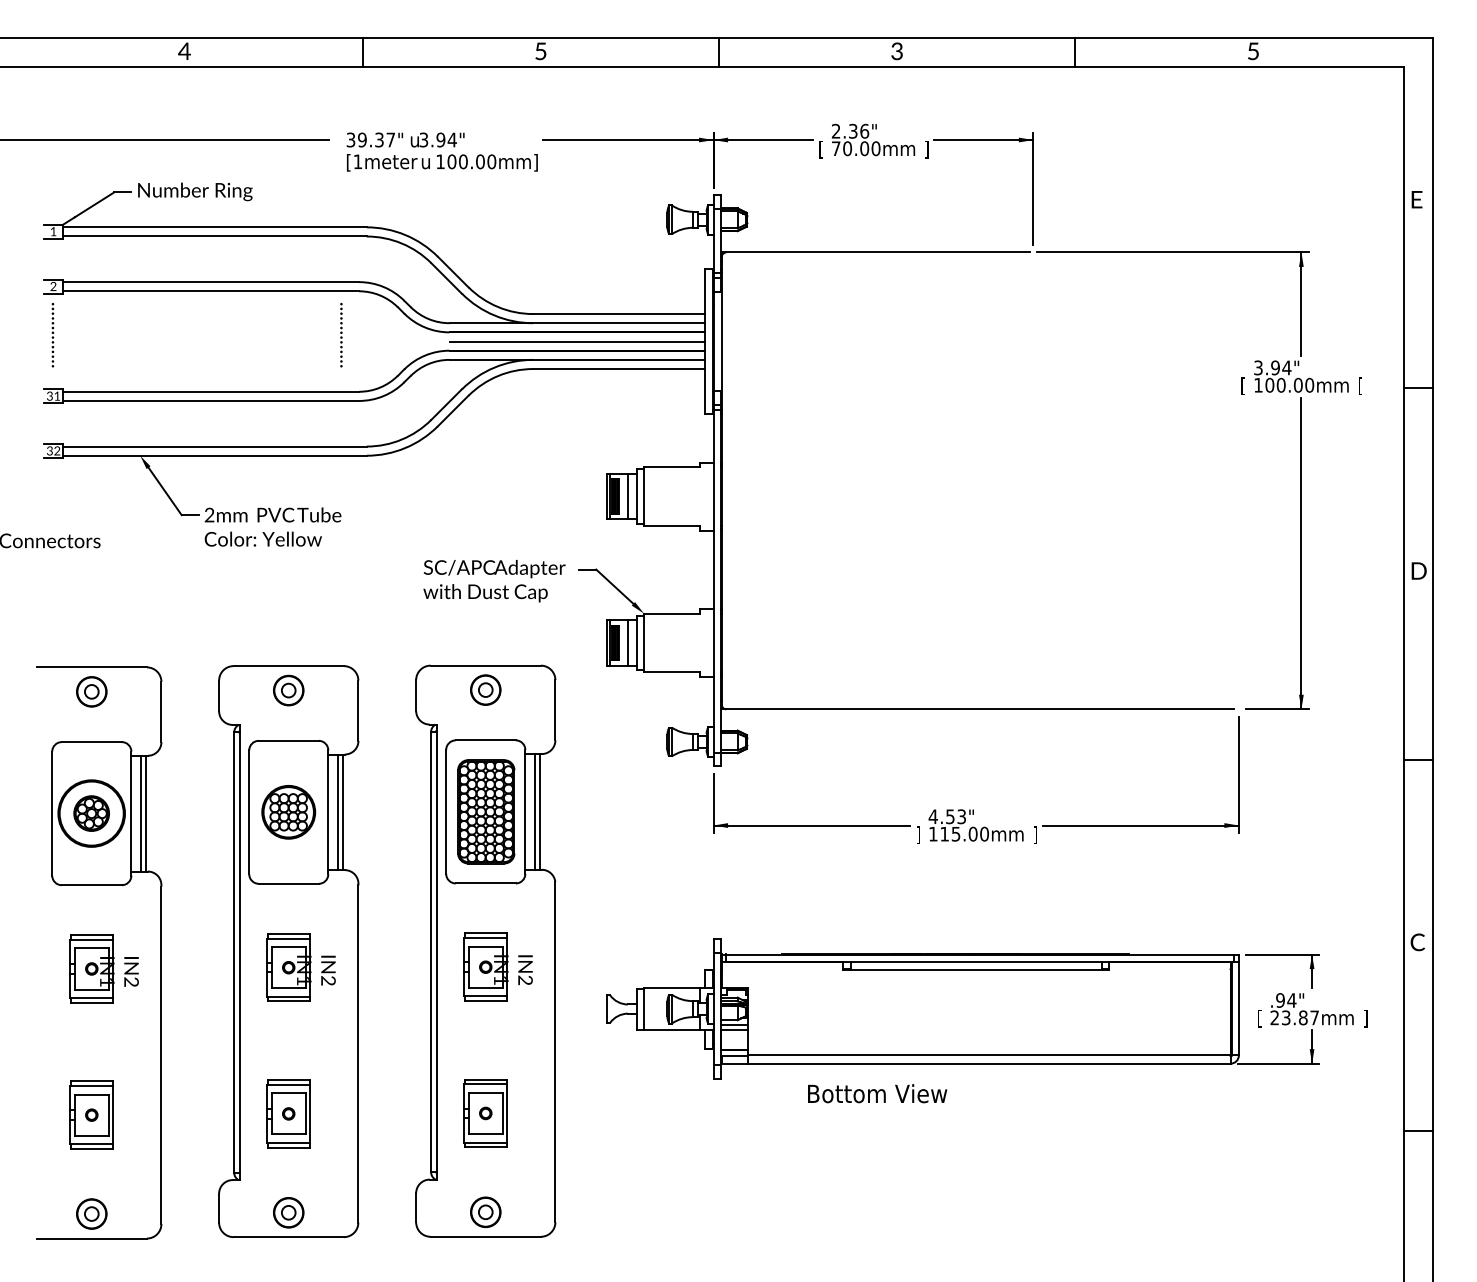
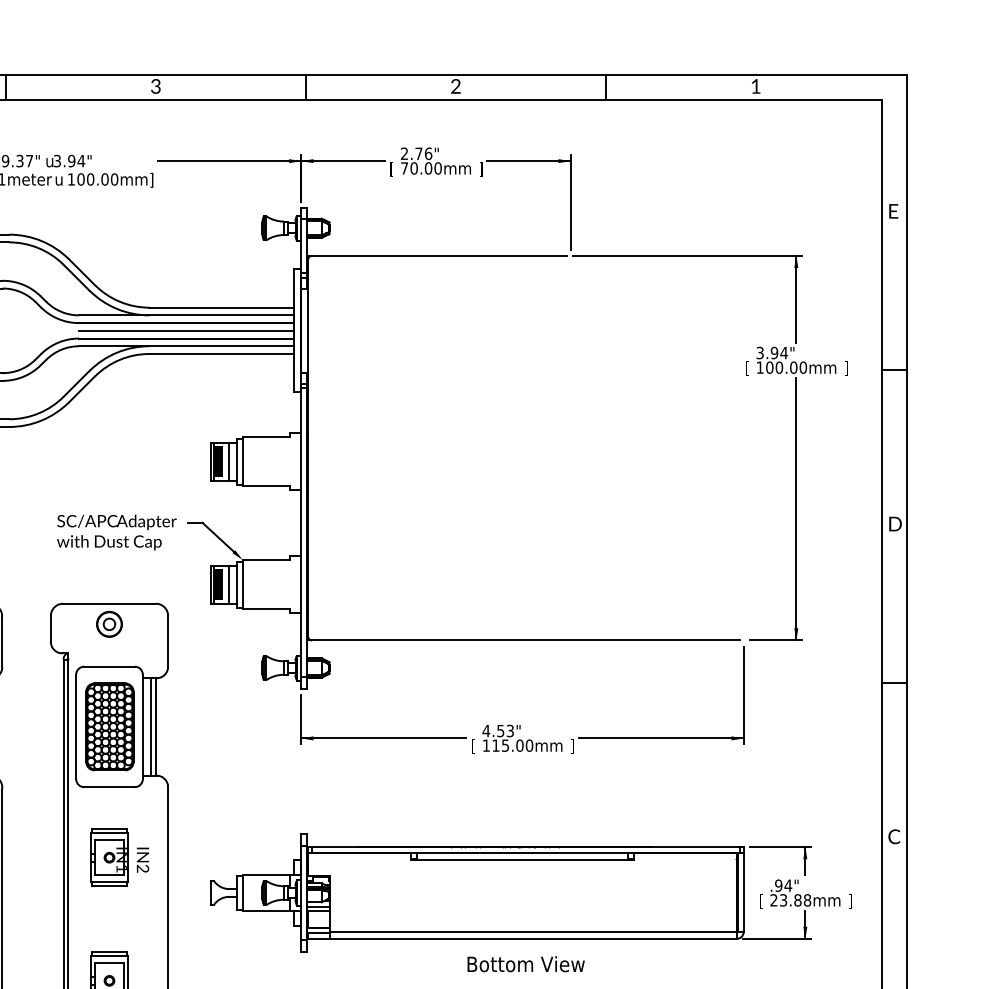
text: (540, 51) -> (155, 86), 5 -> 3
text: (1253, 51) -> (756, 86), 5 -> 1
text: (896, 53) -> (455, 88), 3 -> 2
text: (853, 130) -> (419, 153), 2.36" -> 2.76"
text: (1360, 385) -> (846, 367), [ -> ]
text: (917, 834) -> (473, 745), ] -> [
text: (1314, 1017) -> (807, 900), 23.87mm -> 23.88mm
text: (877, 1093) -> (526, 964), moved

